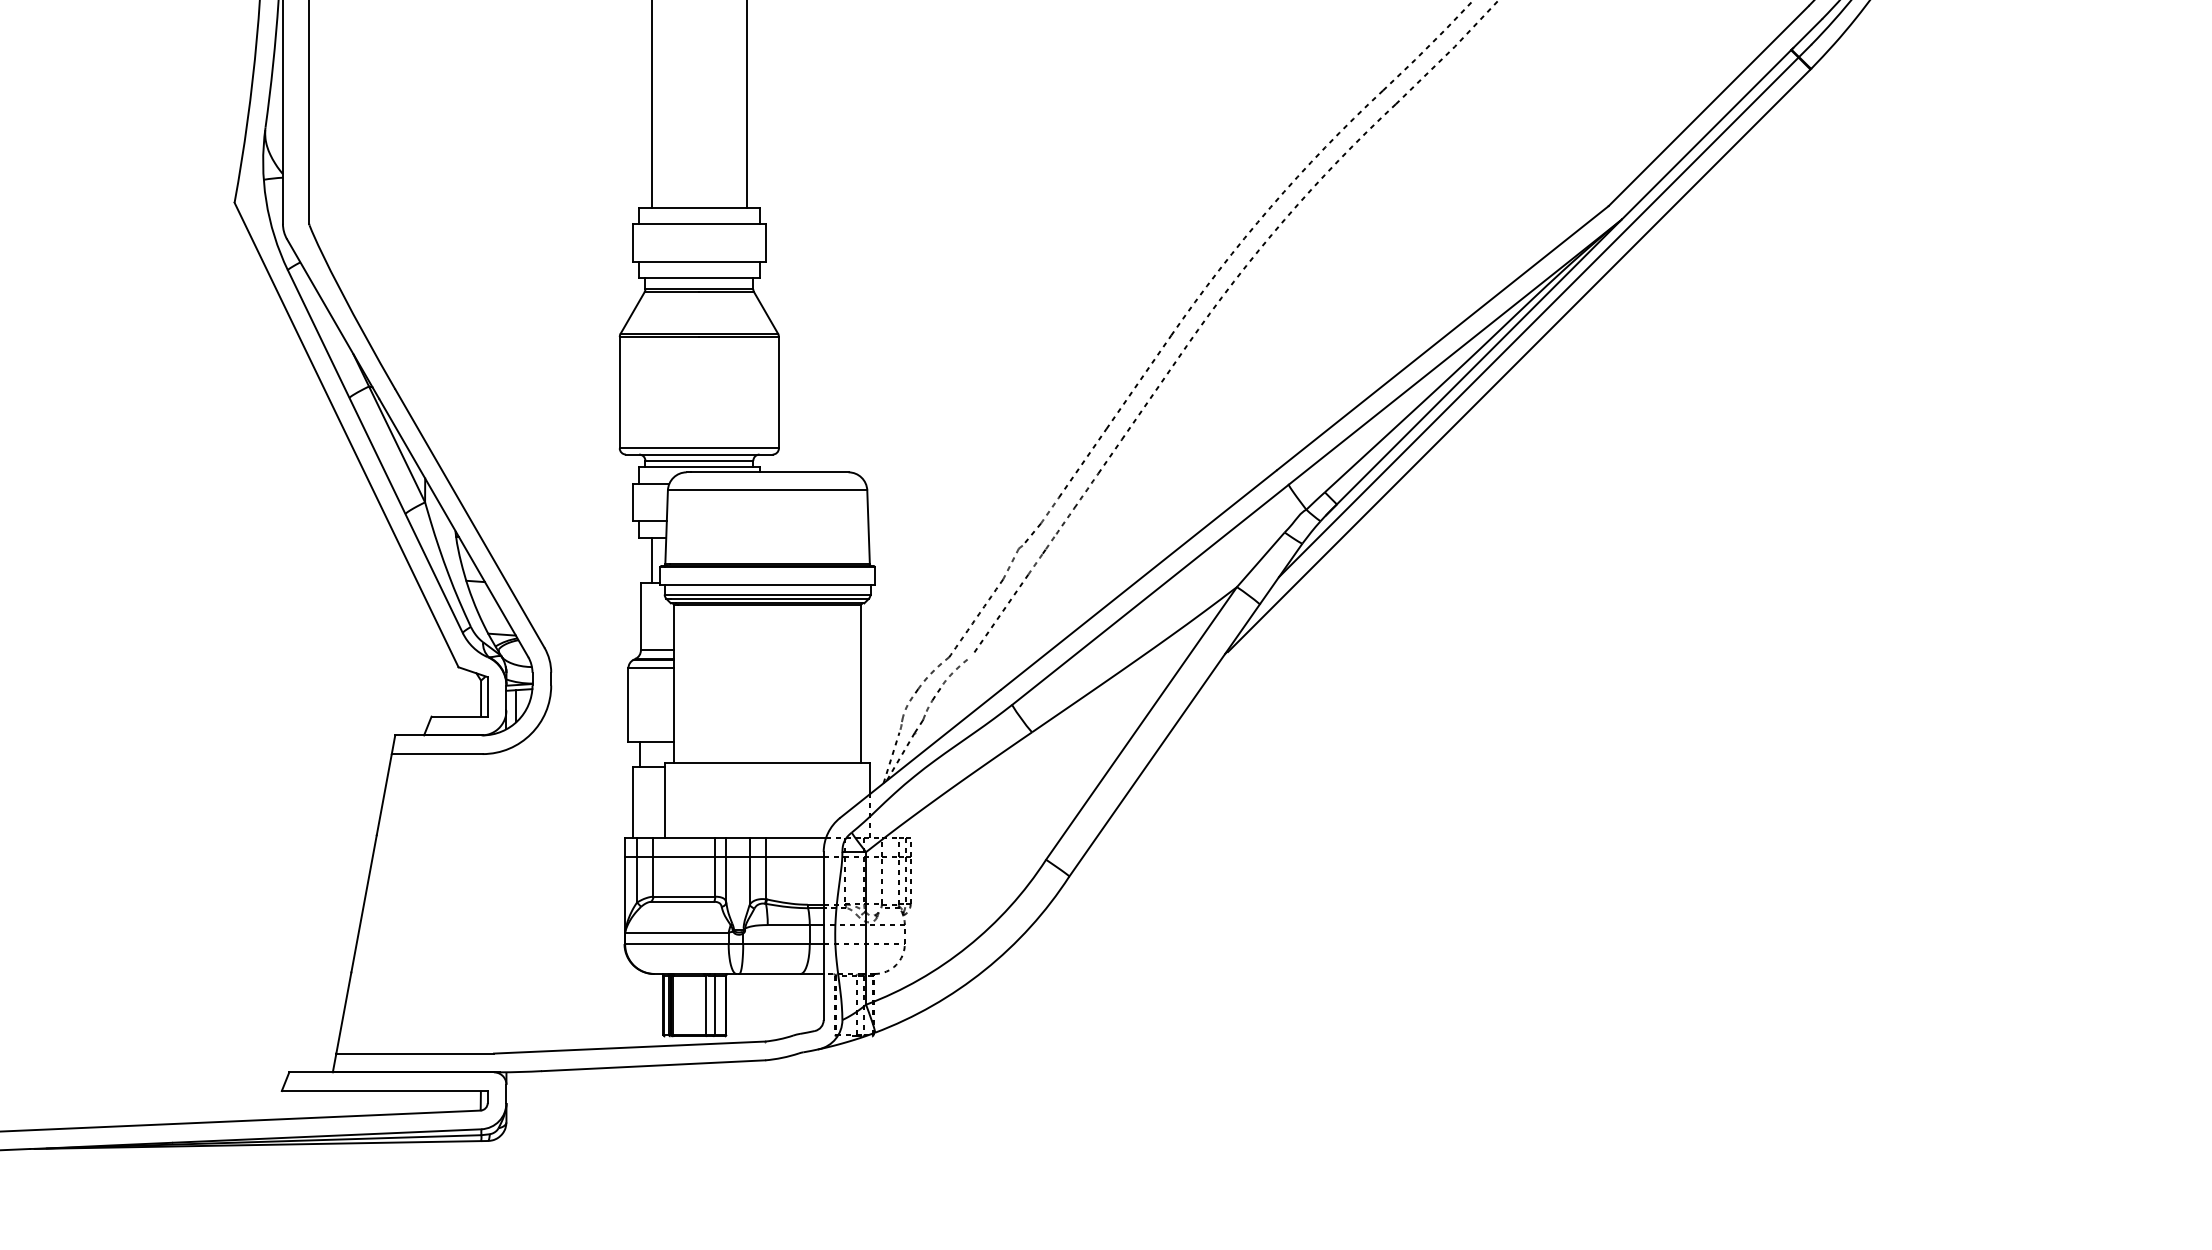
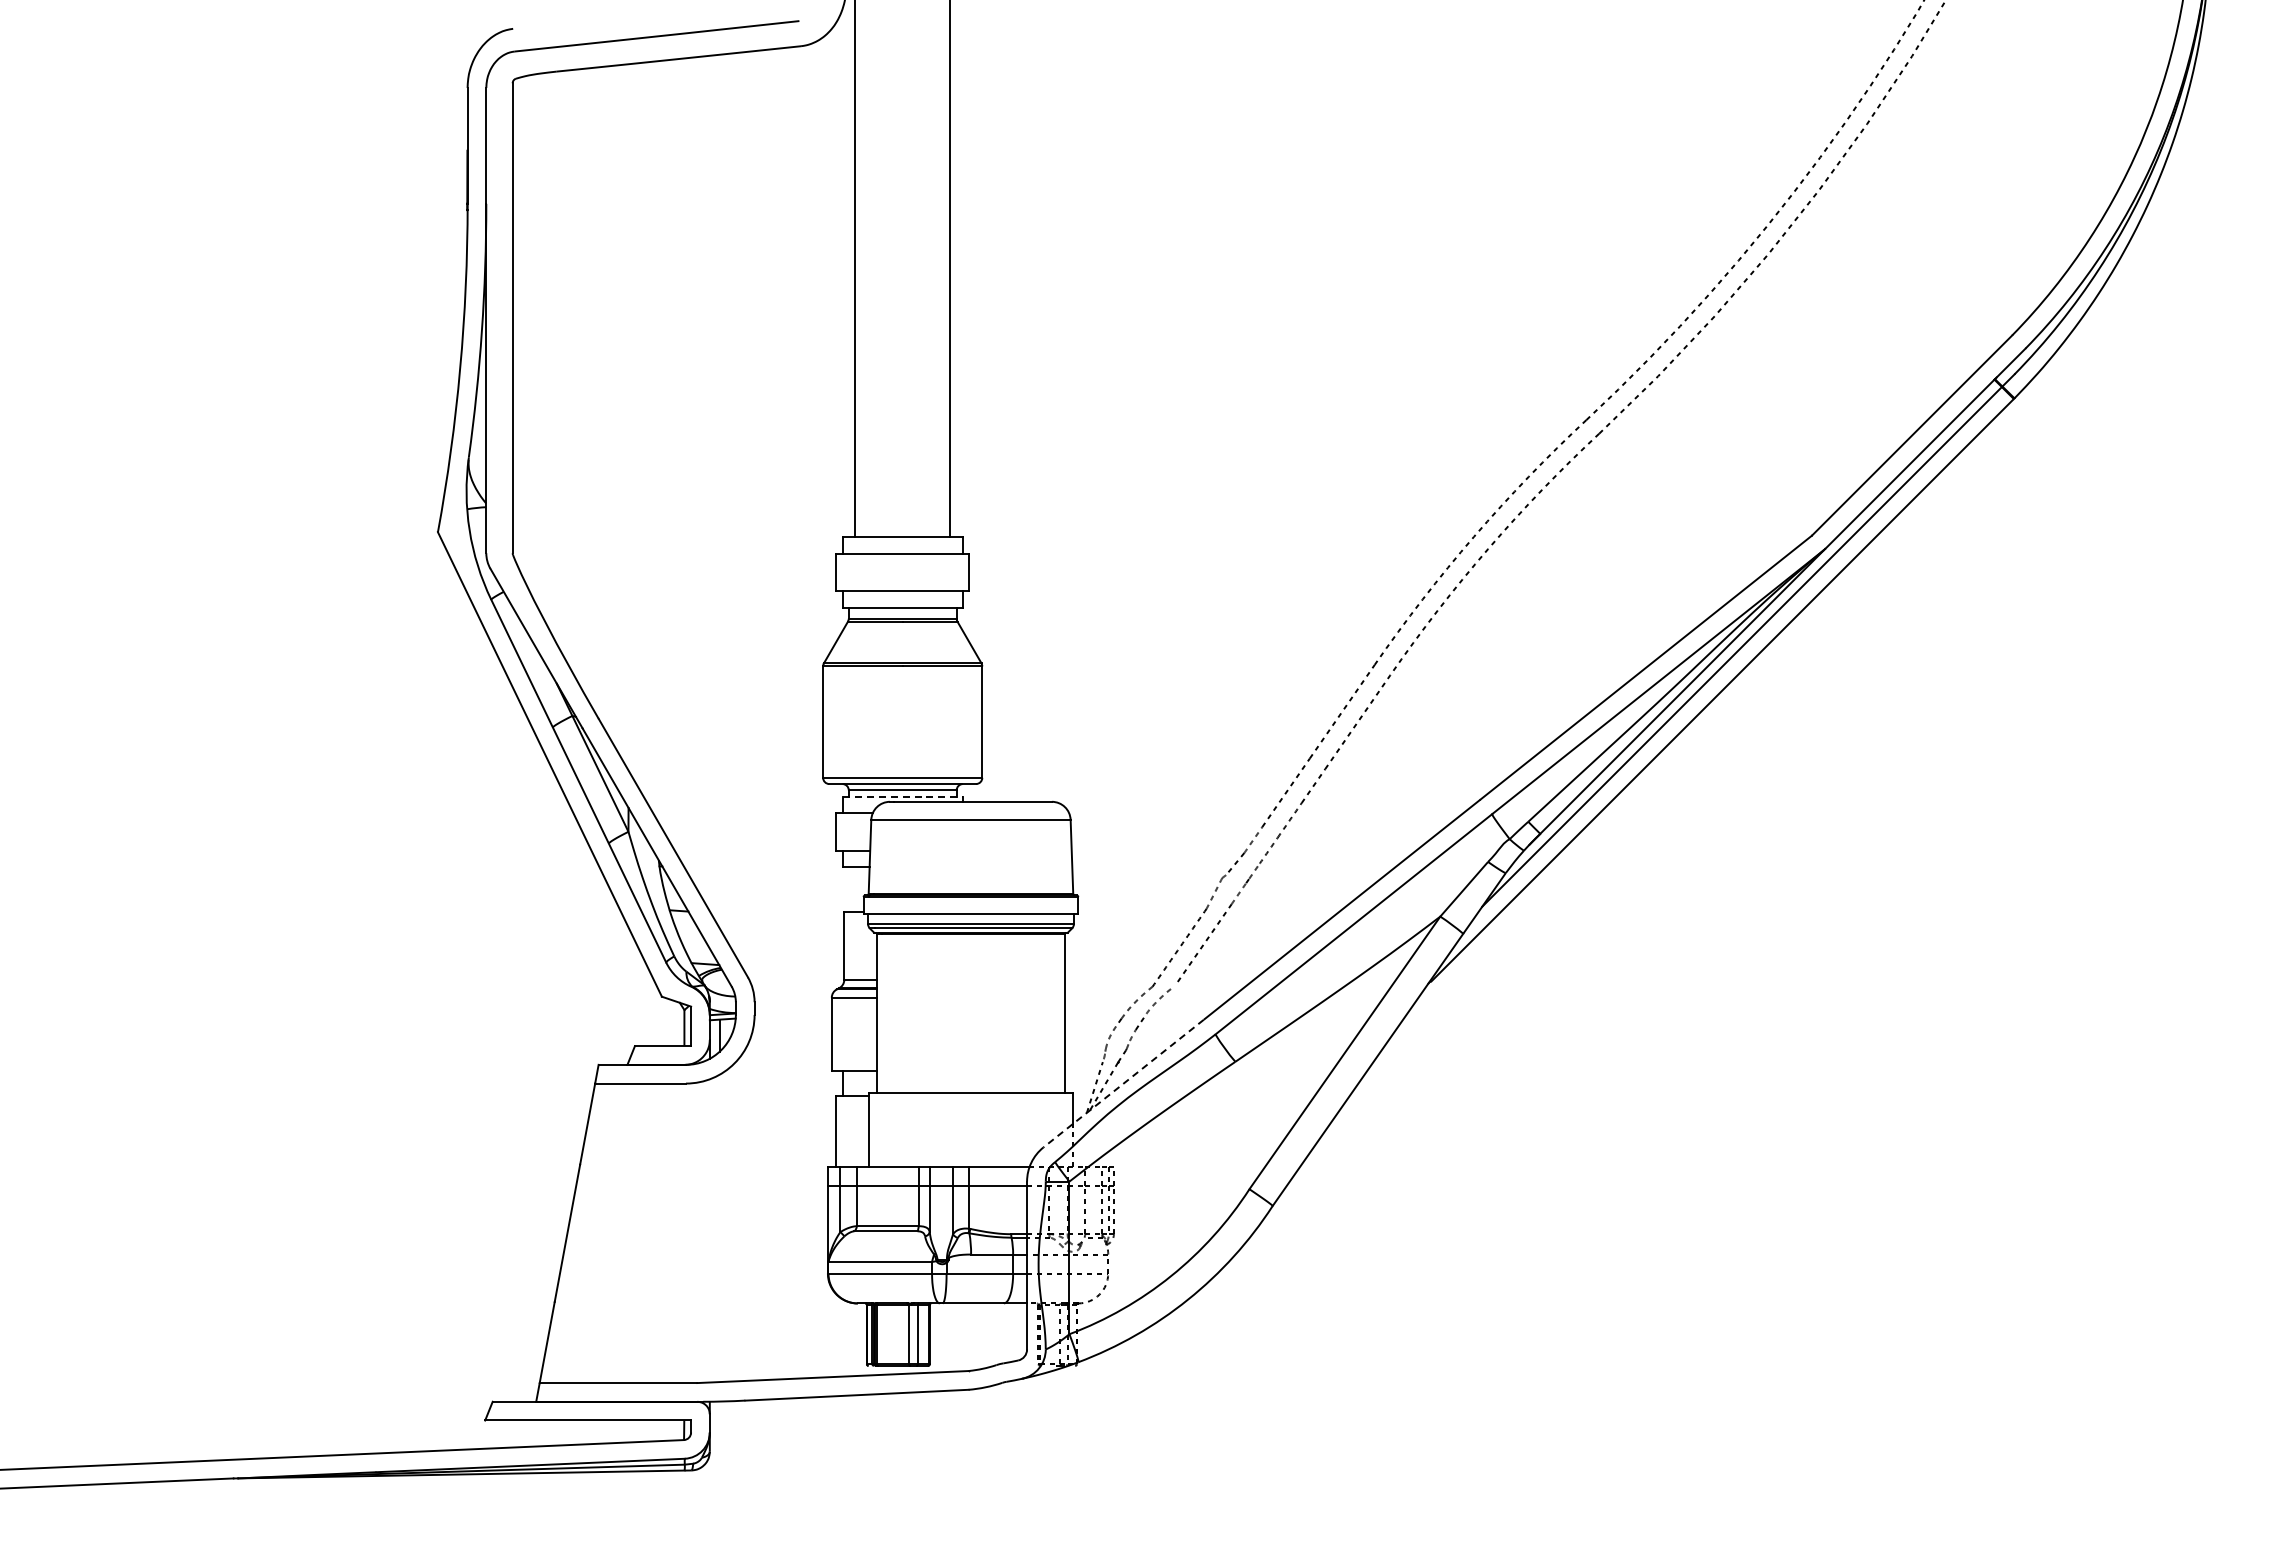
line: (700, 467) -> (903, 796), solid -> dashed
line: (652, 560) -> (855, 889), removed
line: (920, 754) -> (1123, 1083), solid -> dashed

